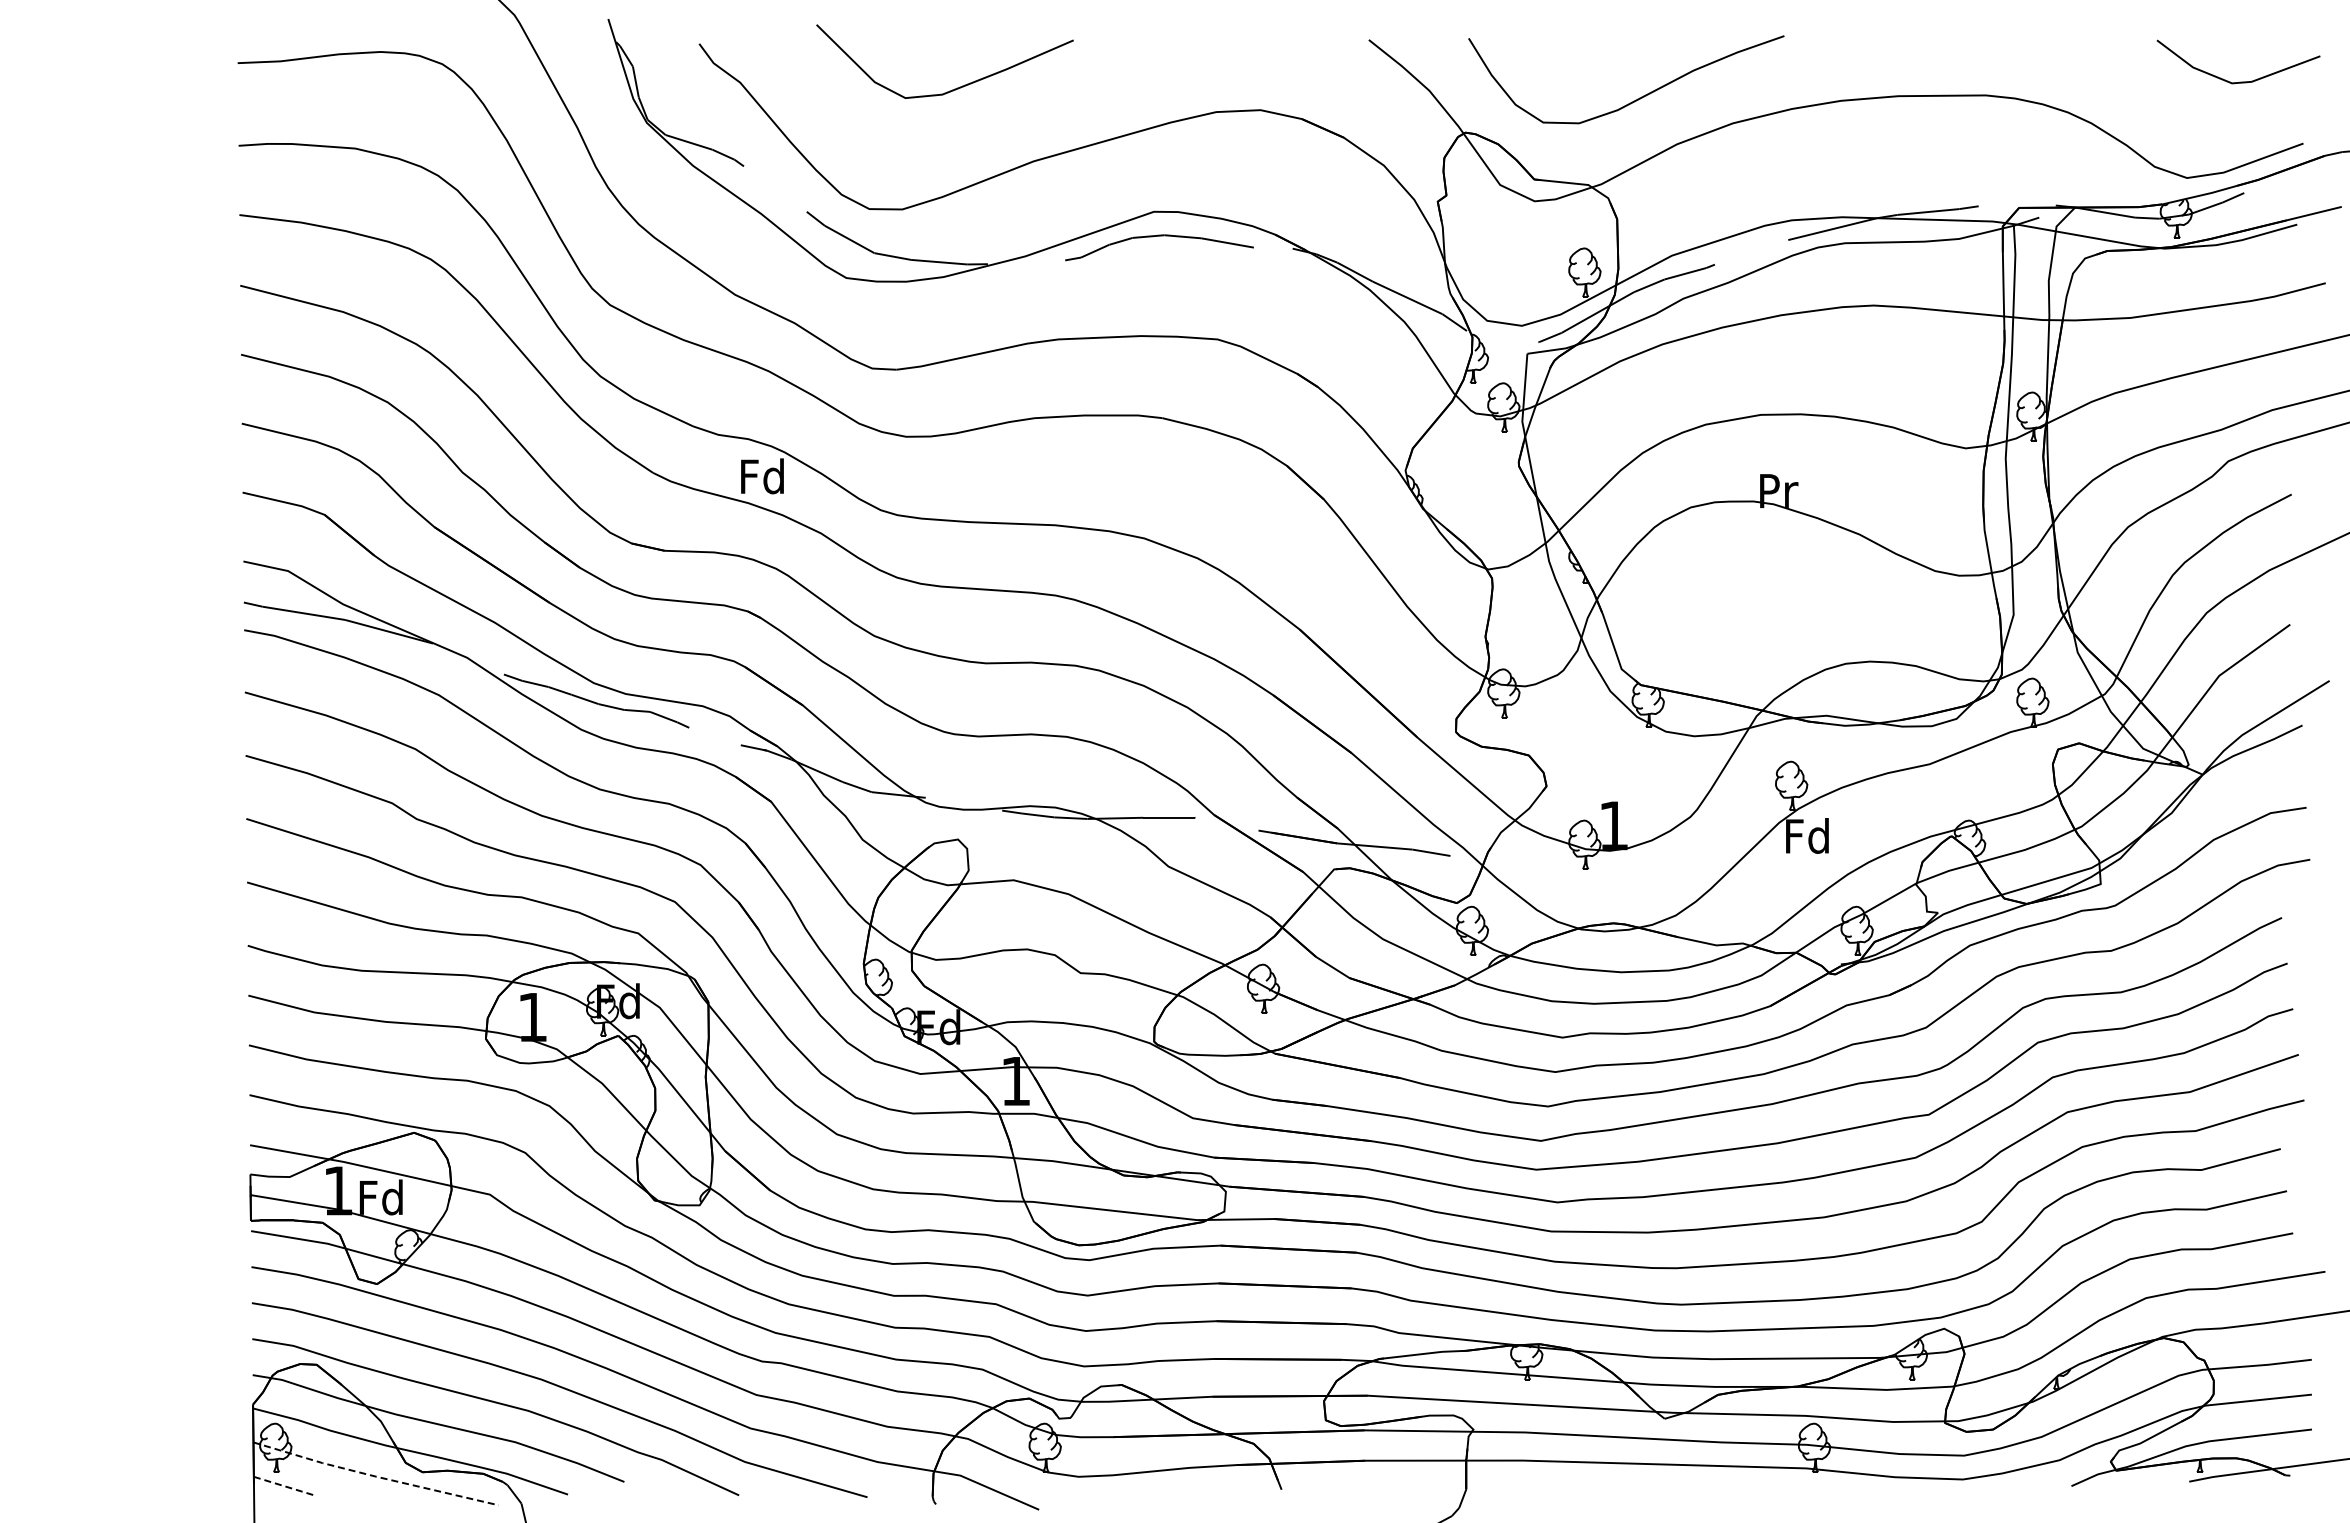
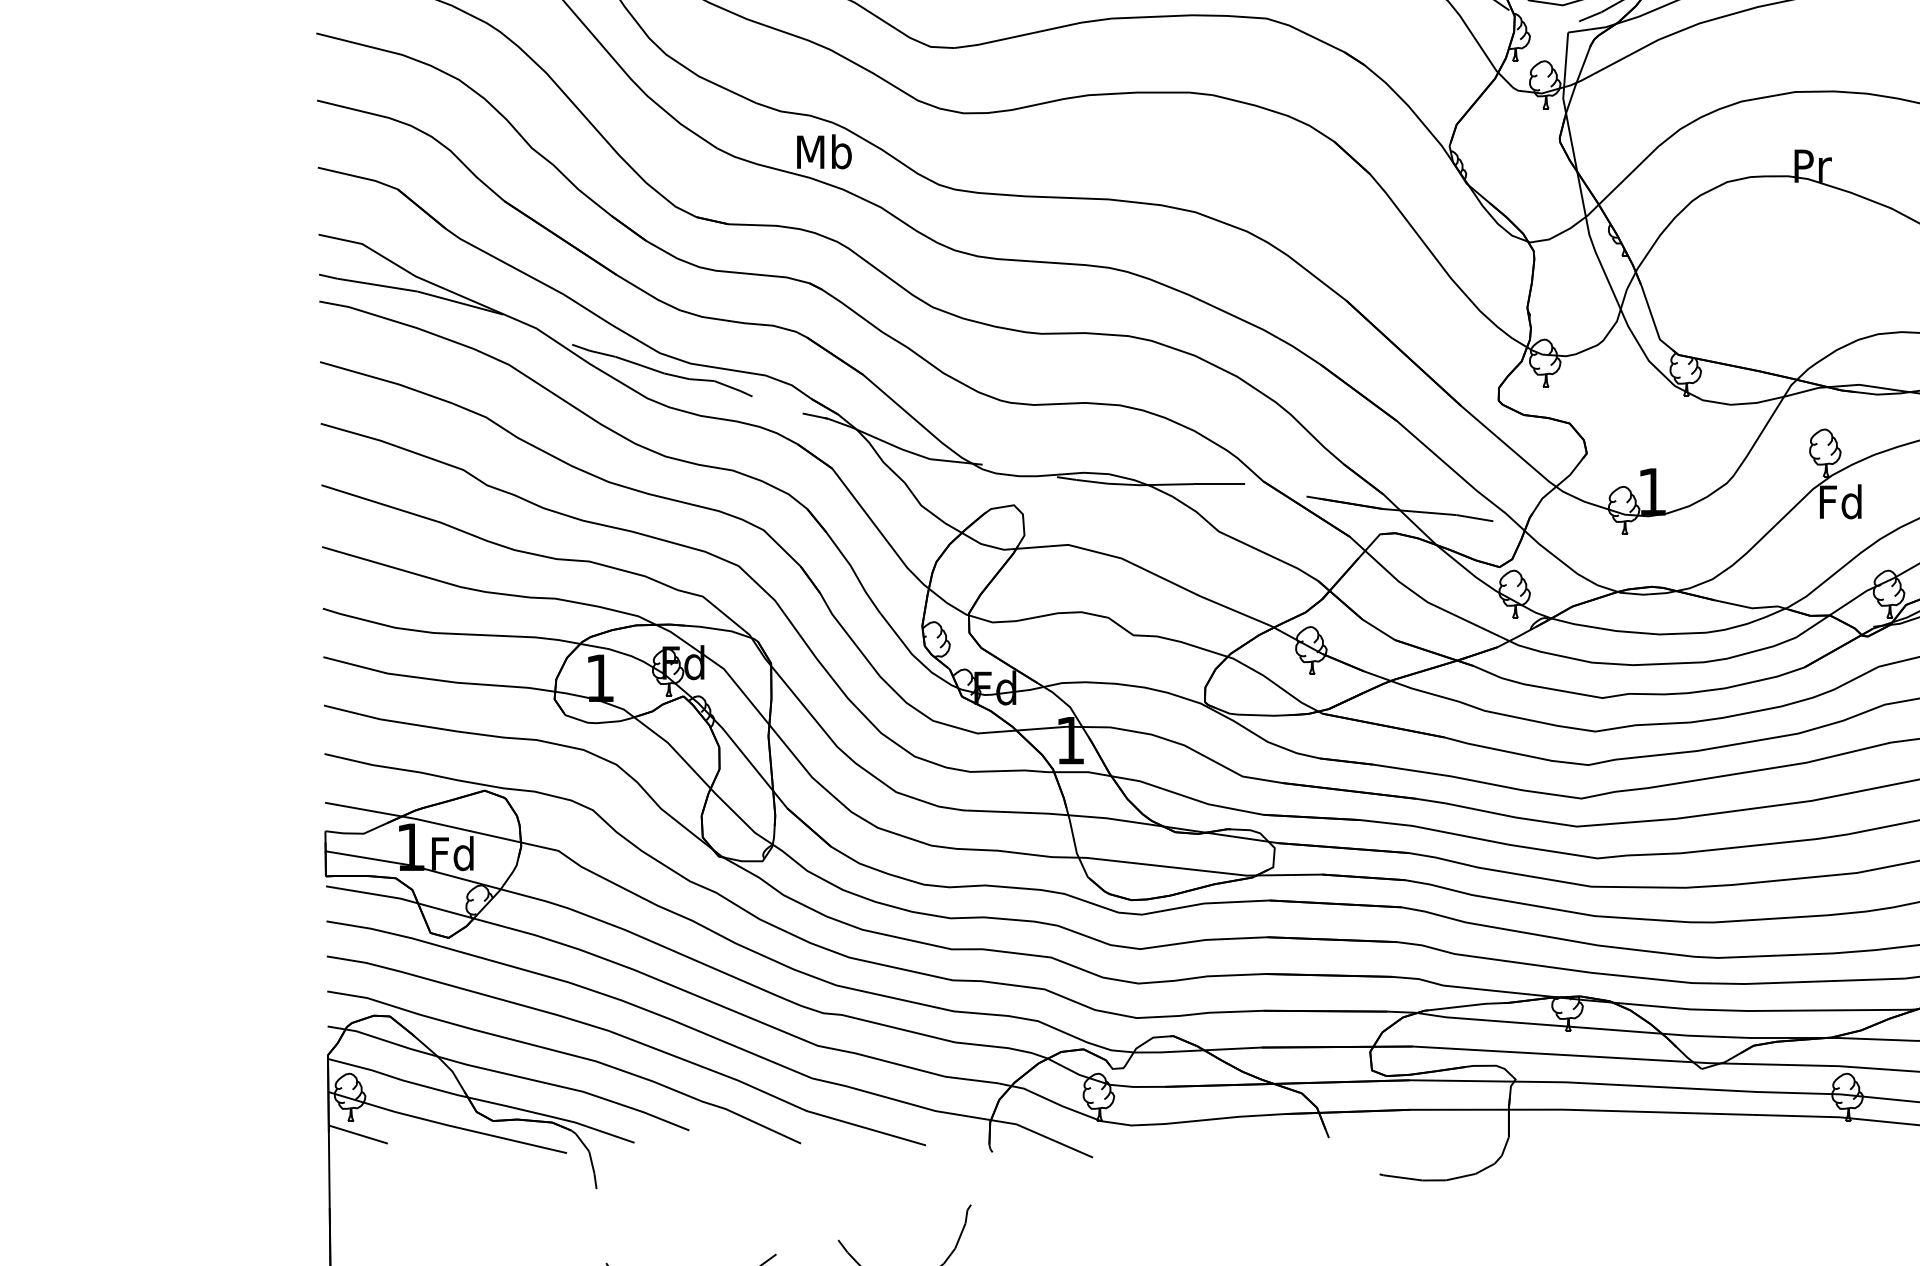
text: (763, 476) -> (824, 151), Fd -> Mb
line: (375, 1476) -> (447, 1125), dashed -> solid
line: (284, 1486) -> (358, 1134), dashed -> solid

